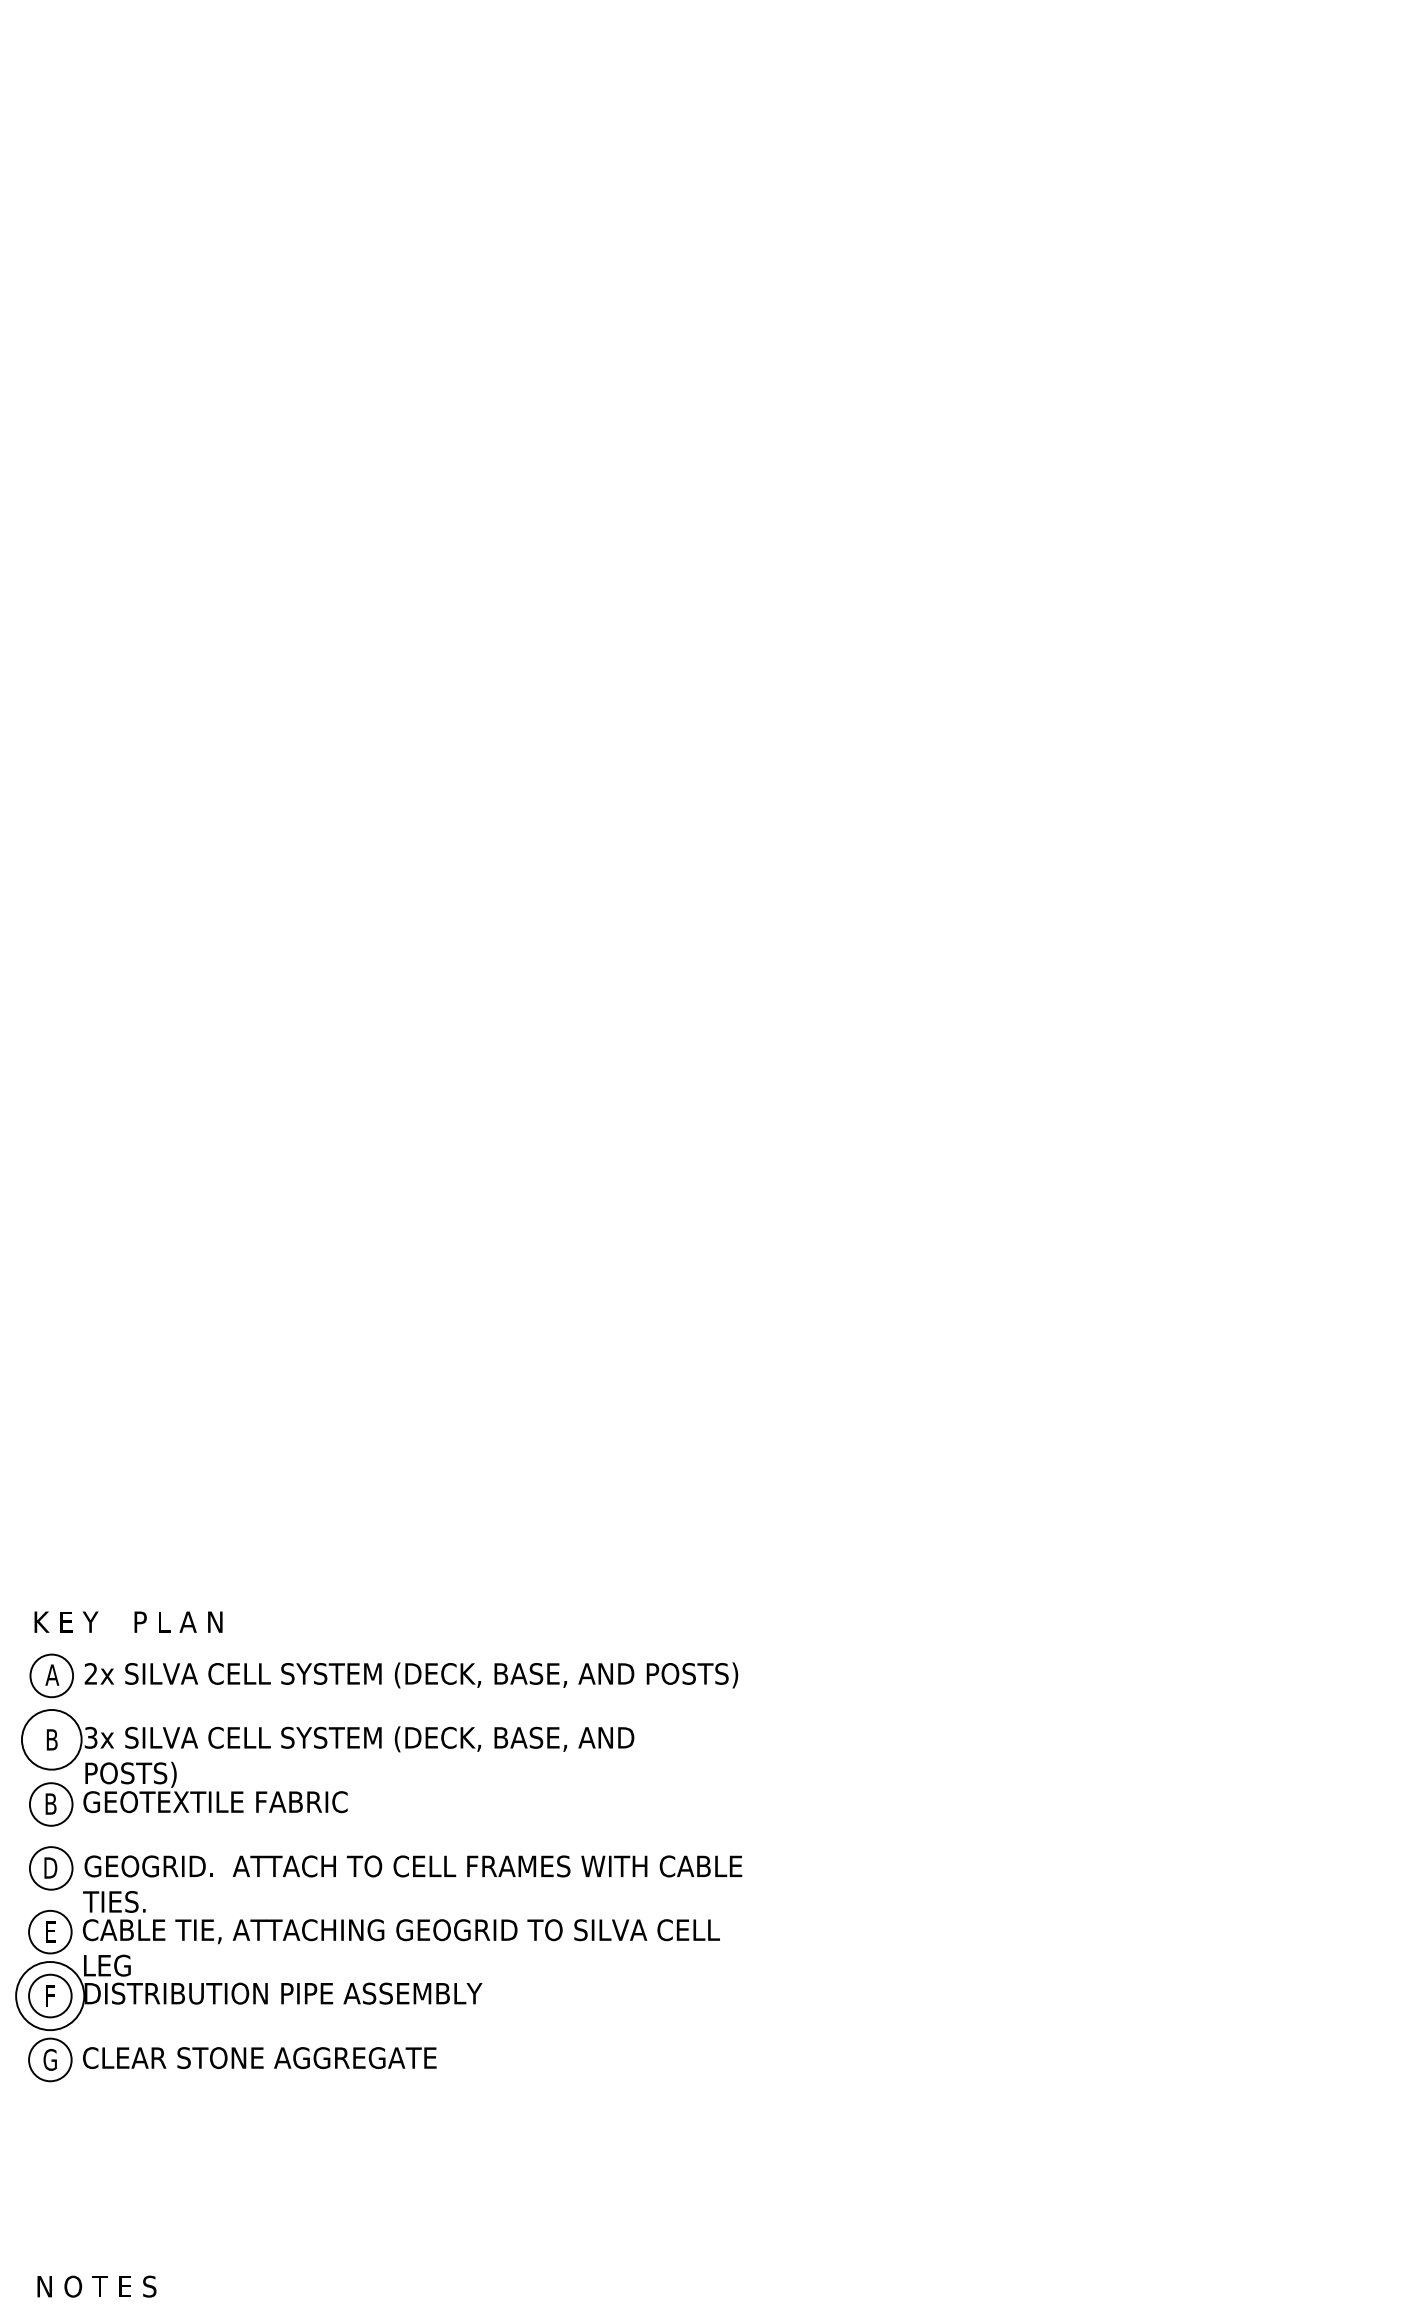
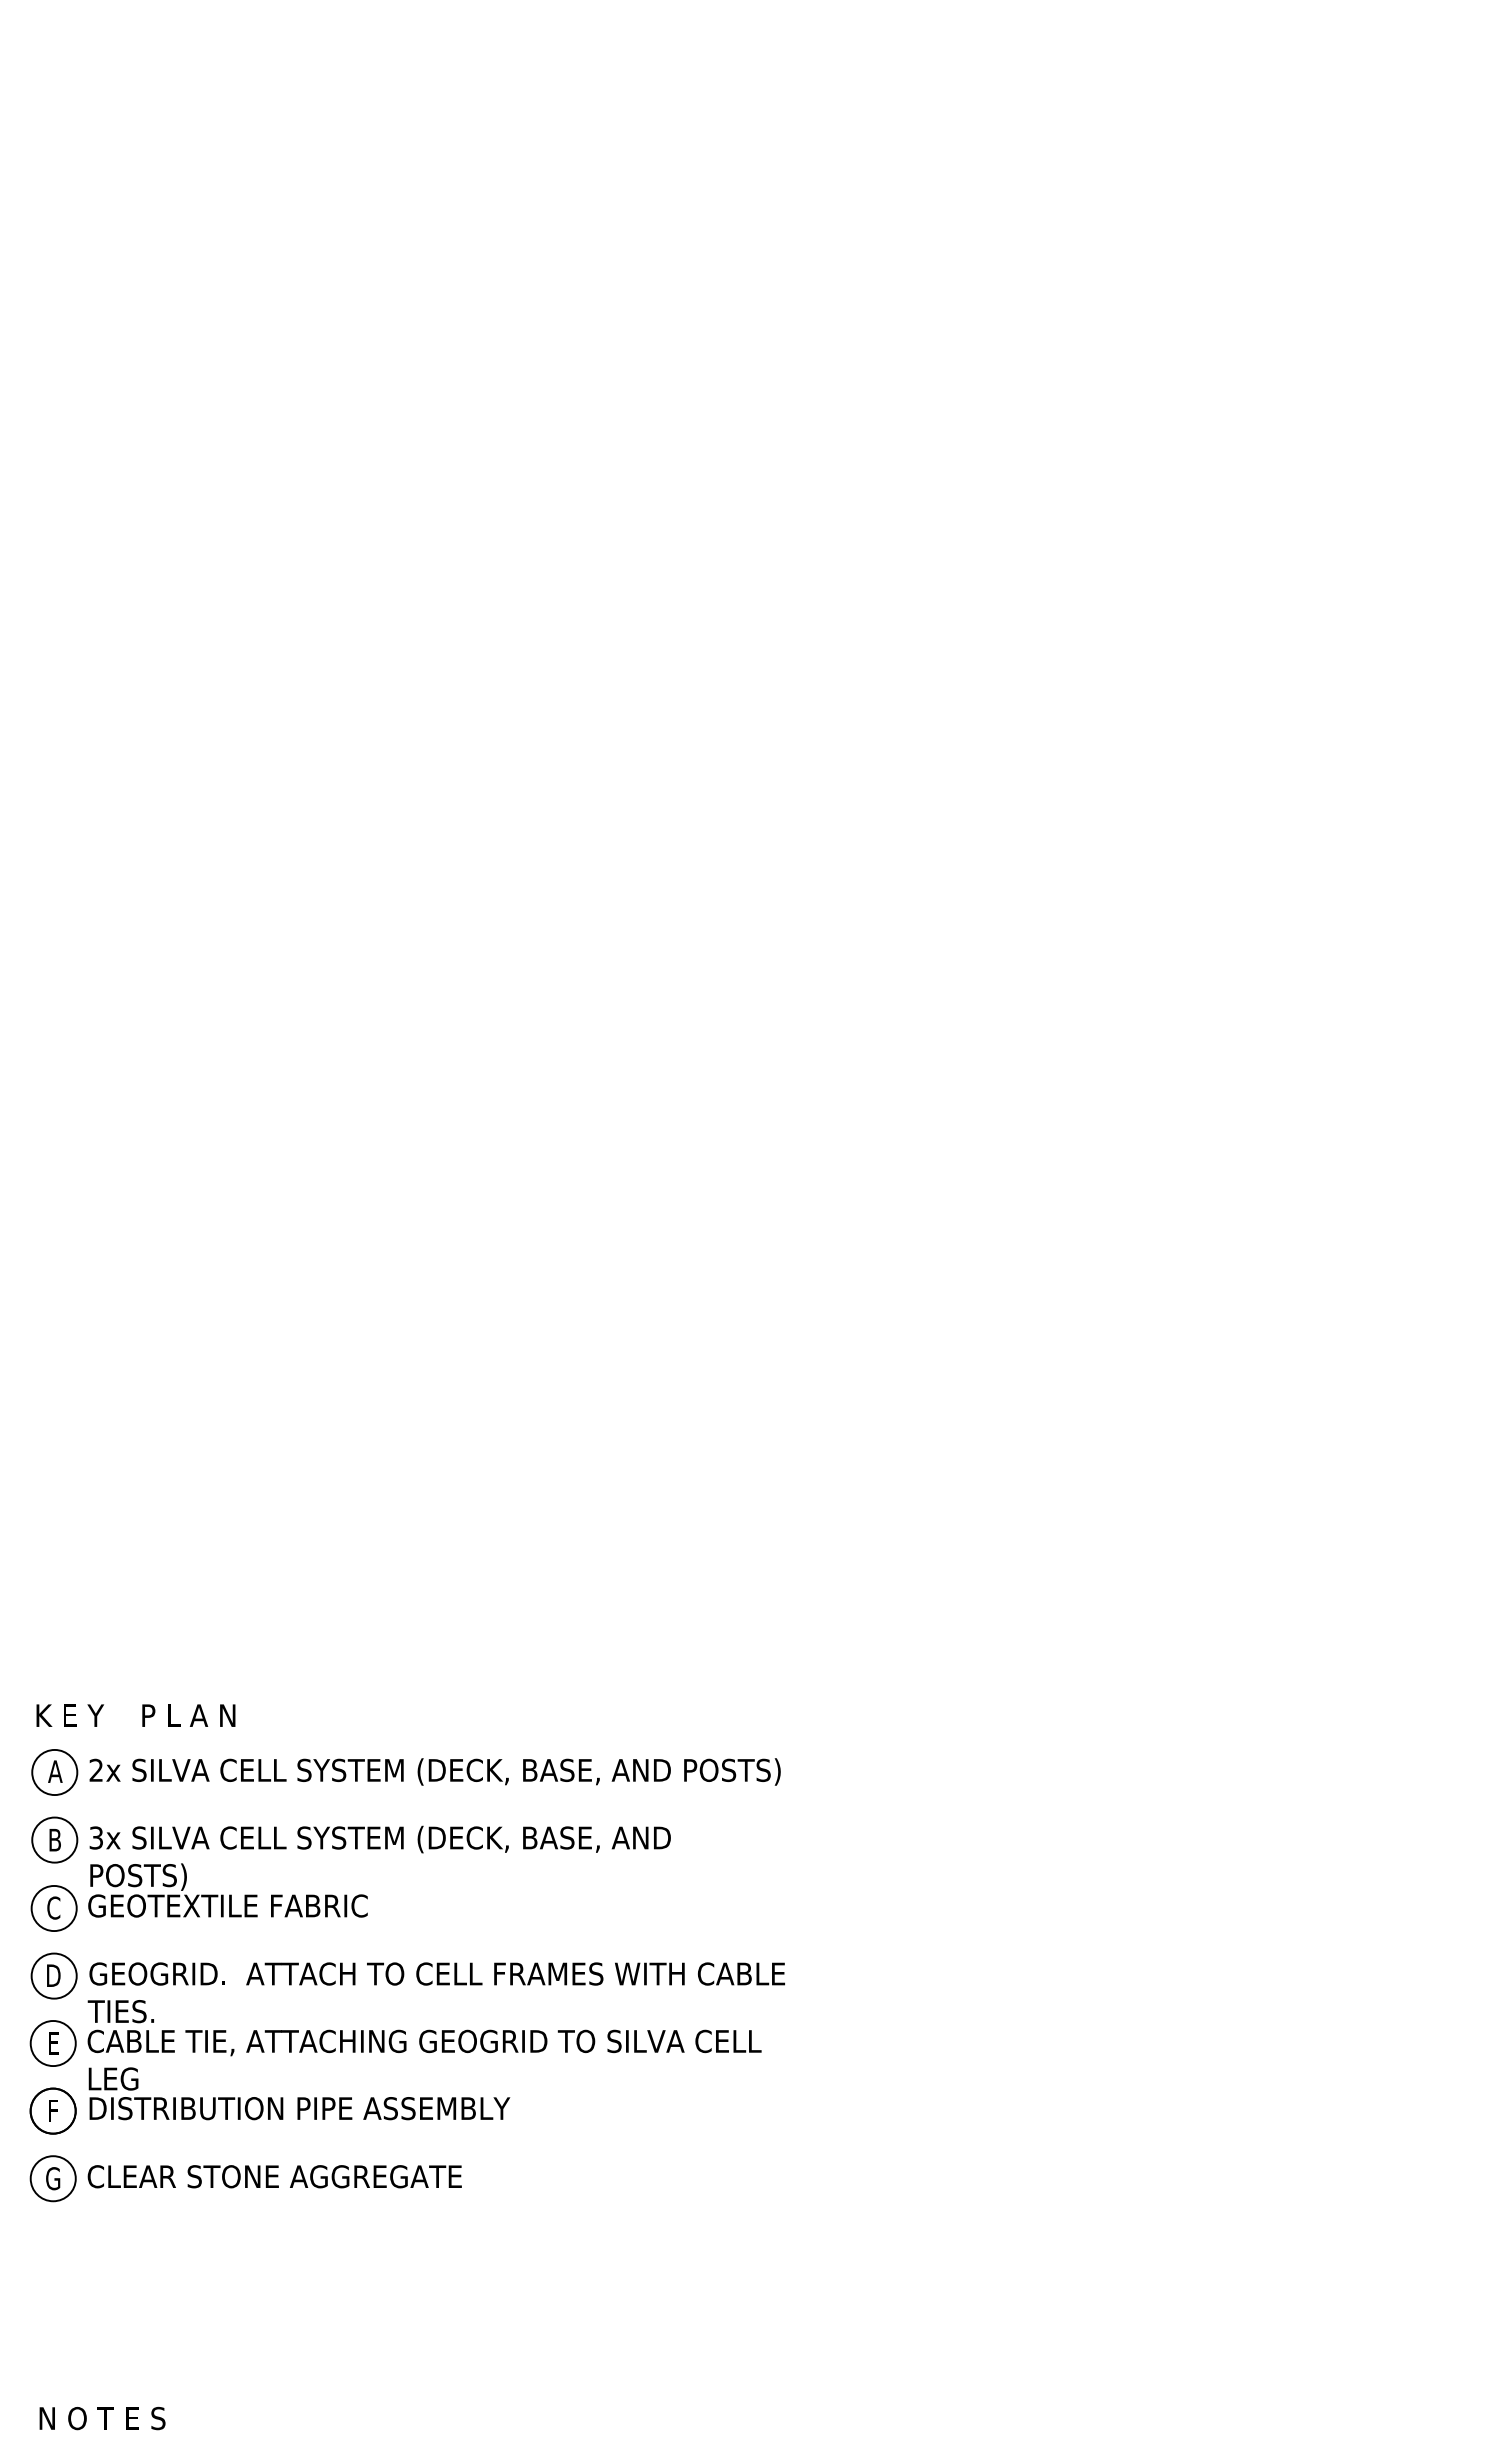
circle: (51, 1739) -> (54, 1839), size x0.71
text: (50, 1803) -> (53, 1907), B -> C
circle: (49, 1995) -> (52, 2110), size x0.62

